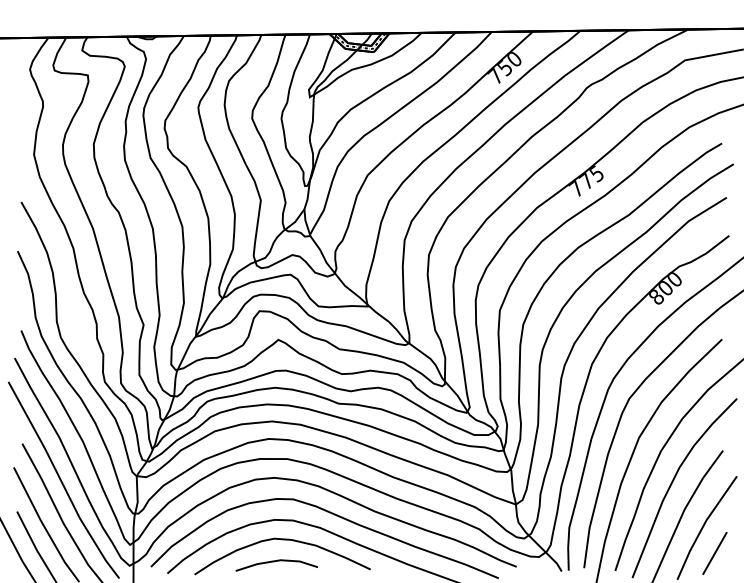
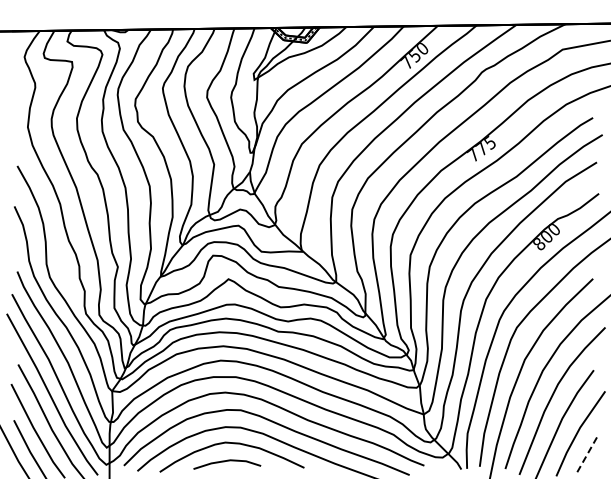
line: (715, 553) -> (587, 454), solid -> dashed

